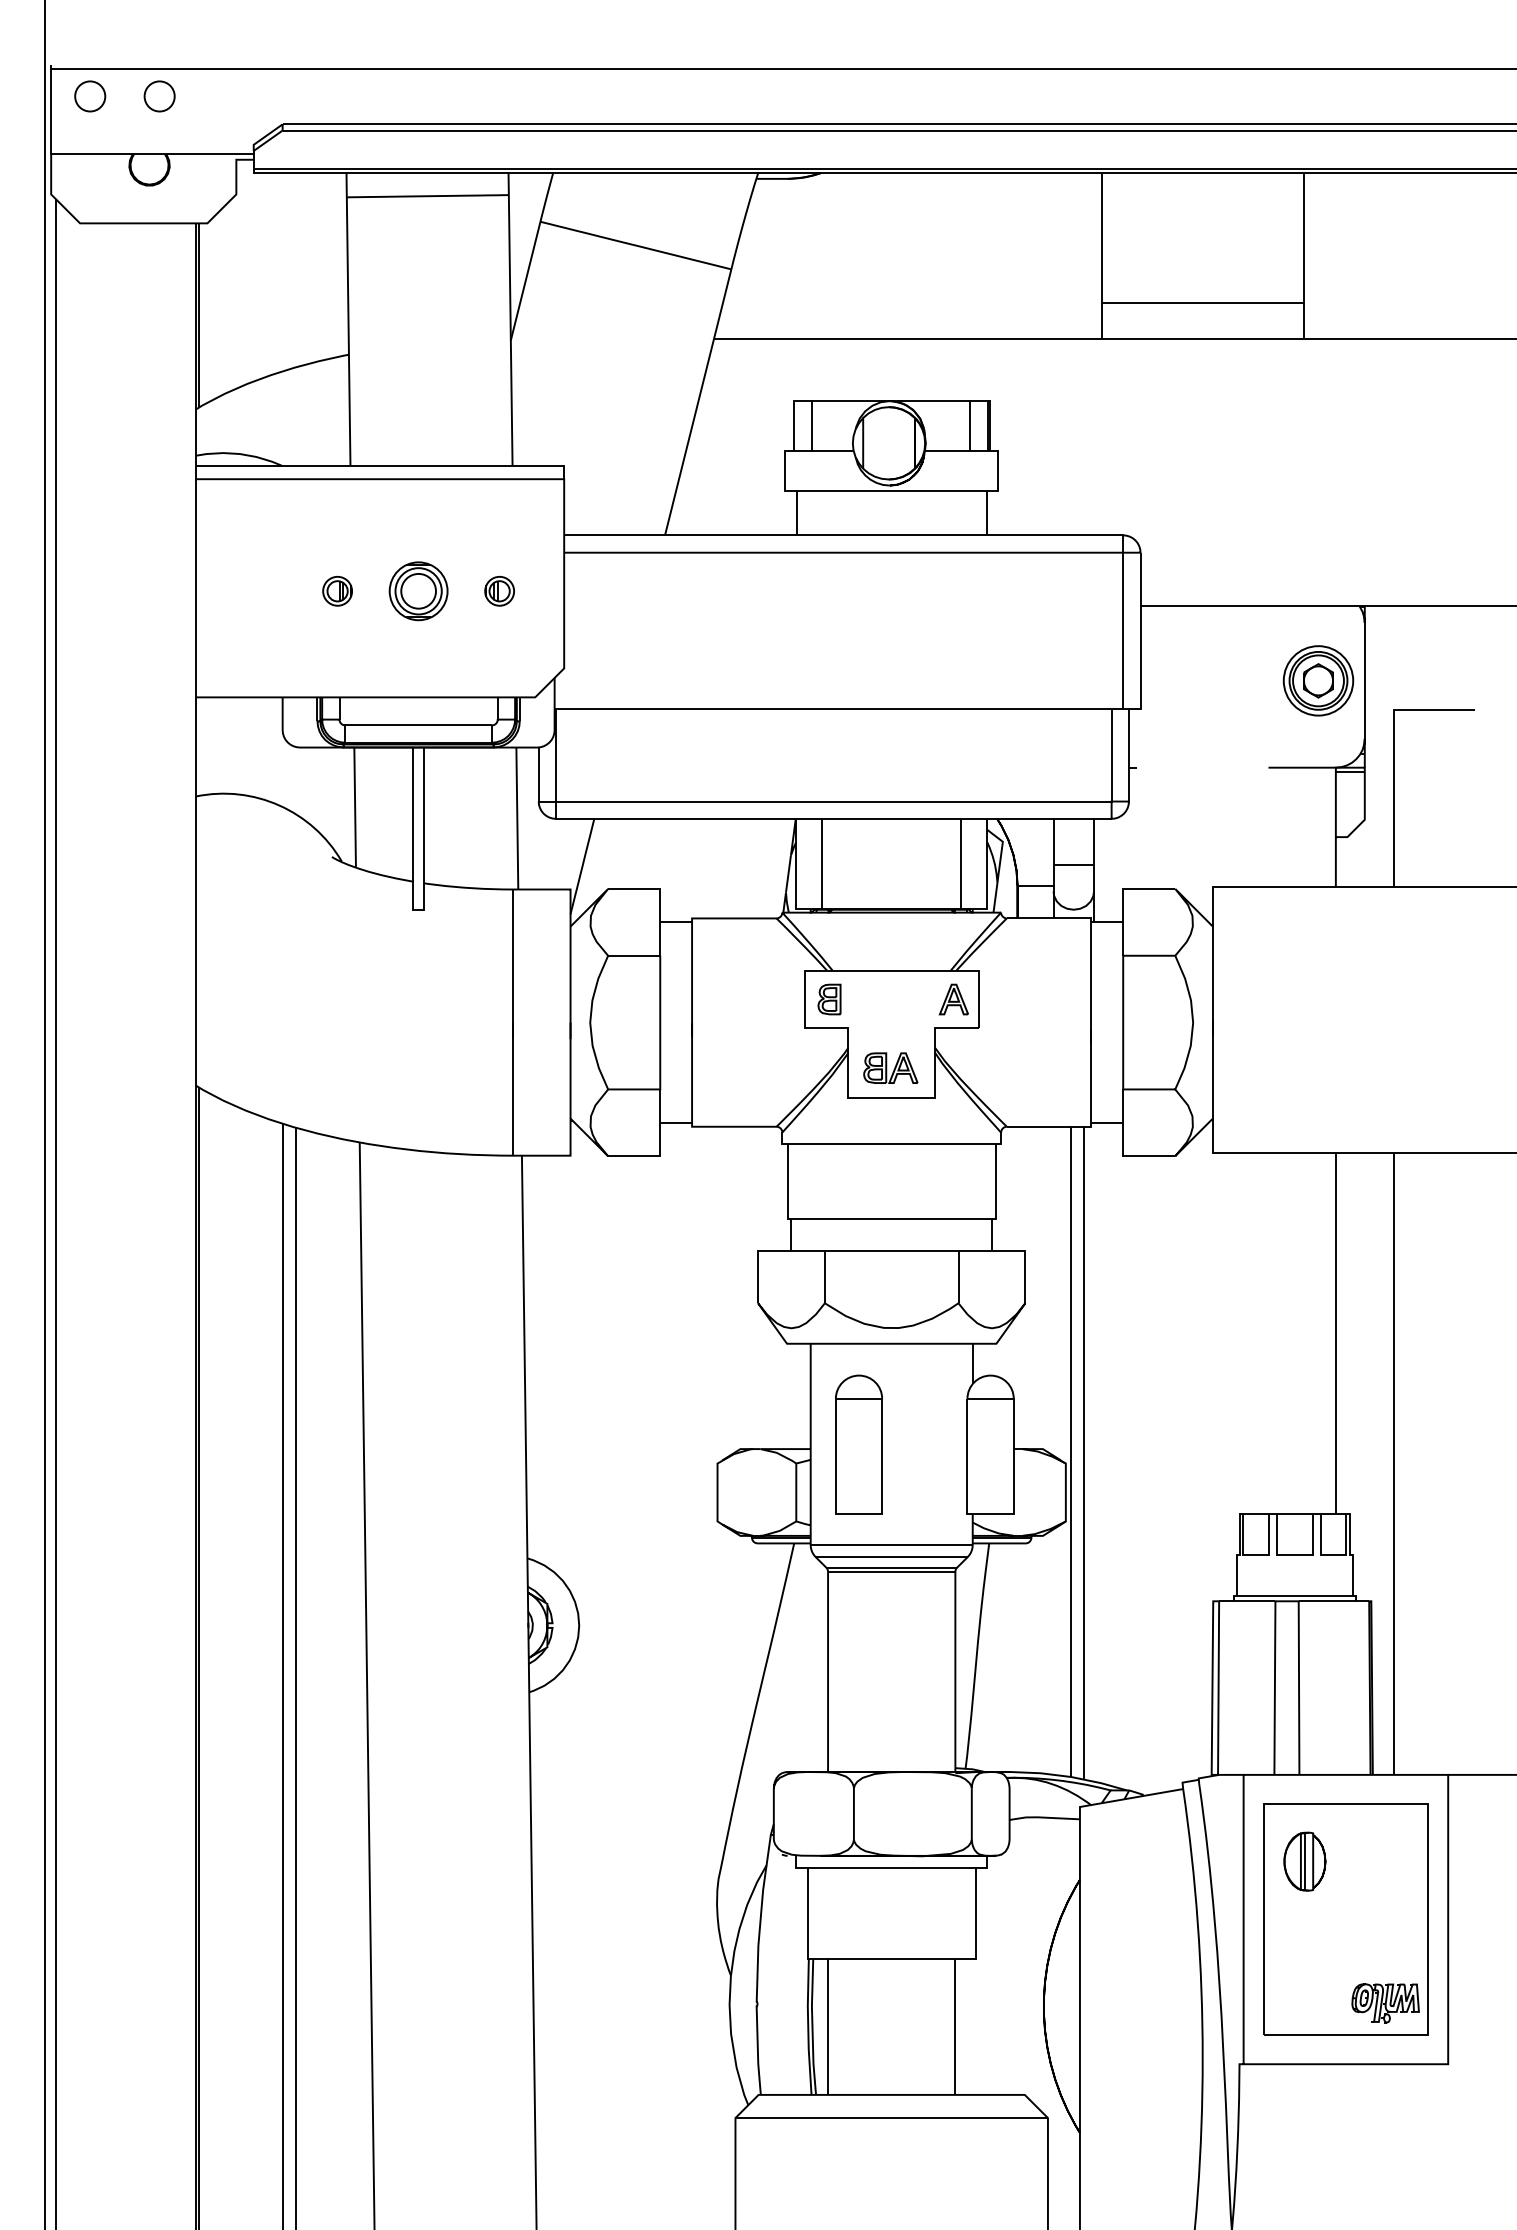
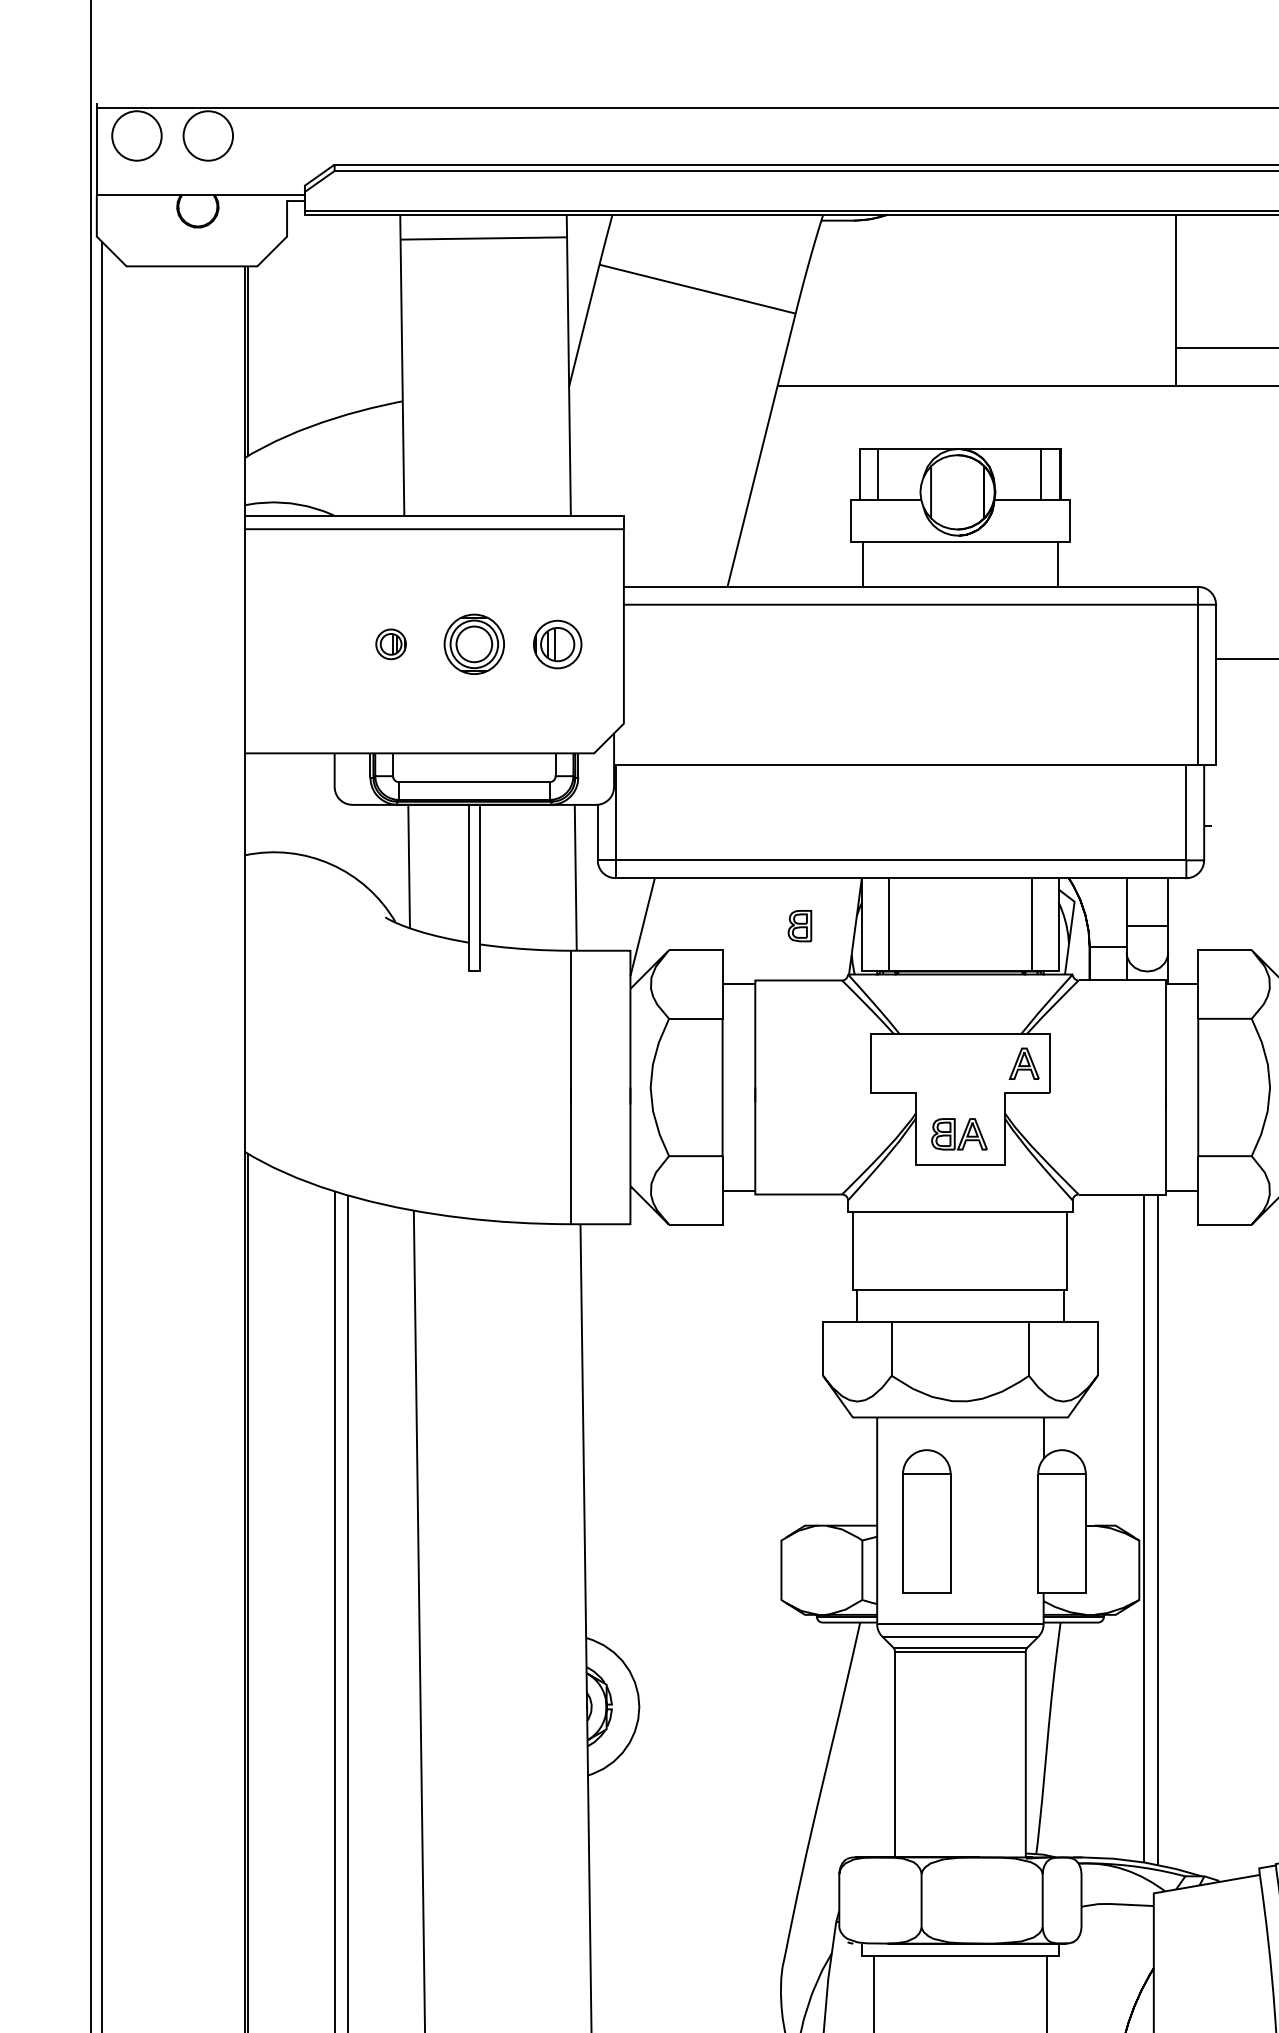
circle: (90, 96) -> (137, 136), size x1.6
circle: (159, 96) -> (208, 136), size x1.6
part: (499, 590) -> (557, 643), size x1.6
part: (829, 999) -> (799, 926), moved

